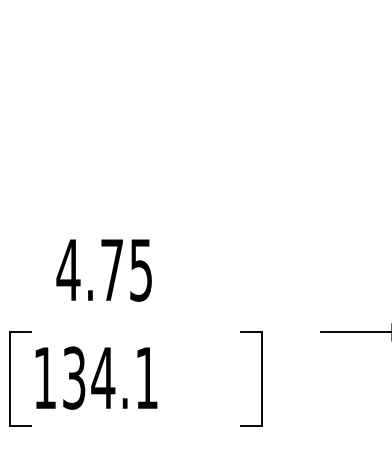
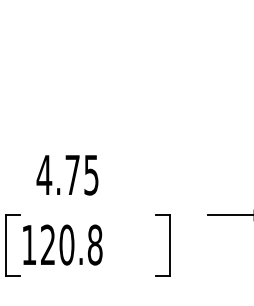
text: (110, 377) -> (71, 244), 134.1 -> 120.8

